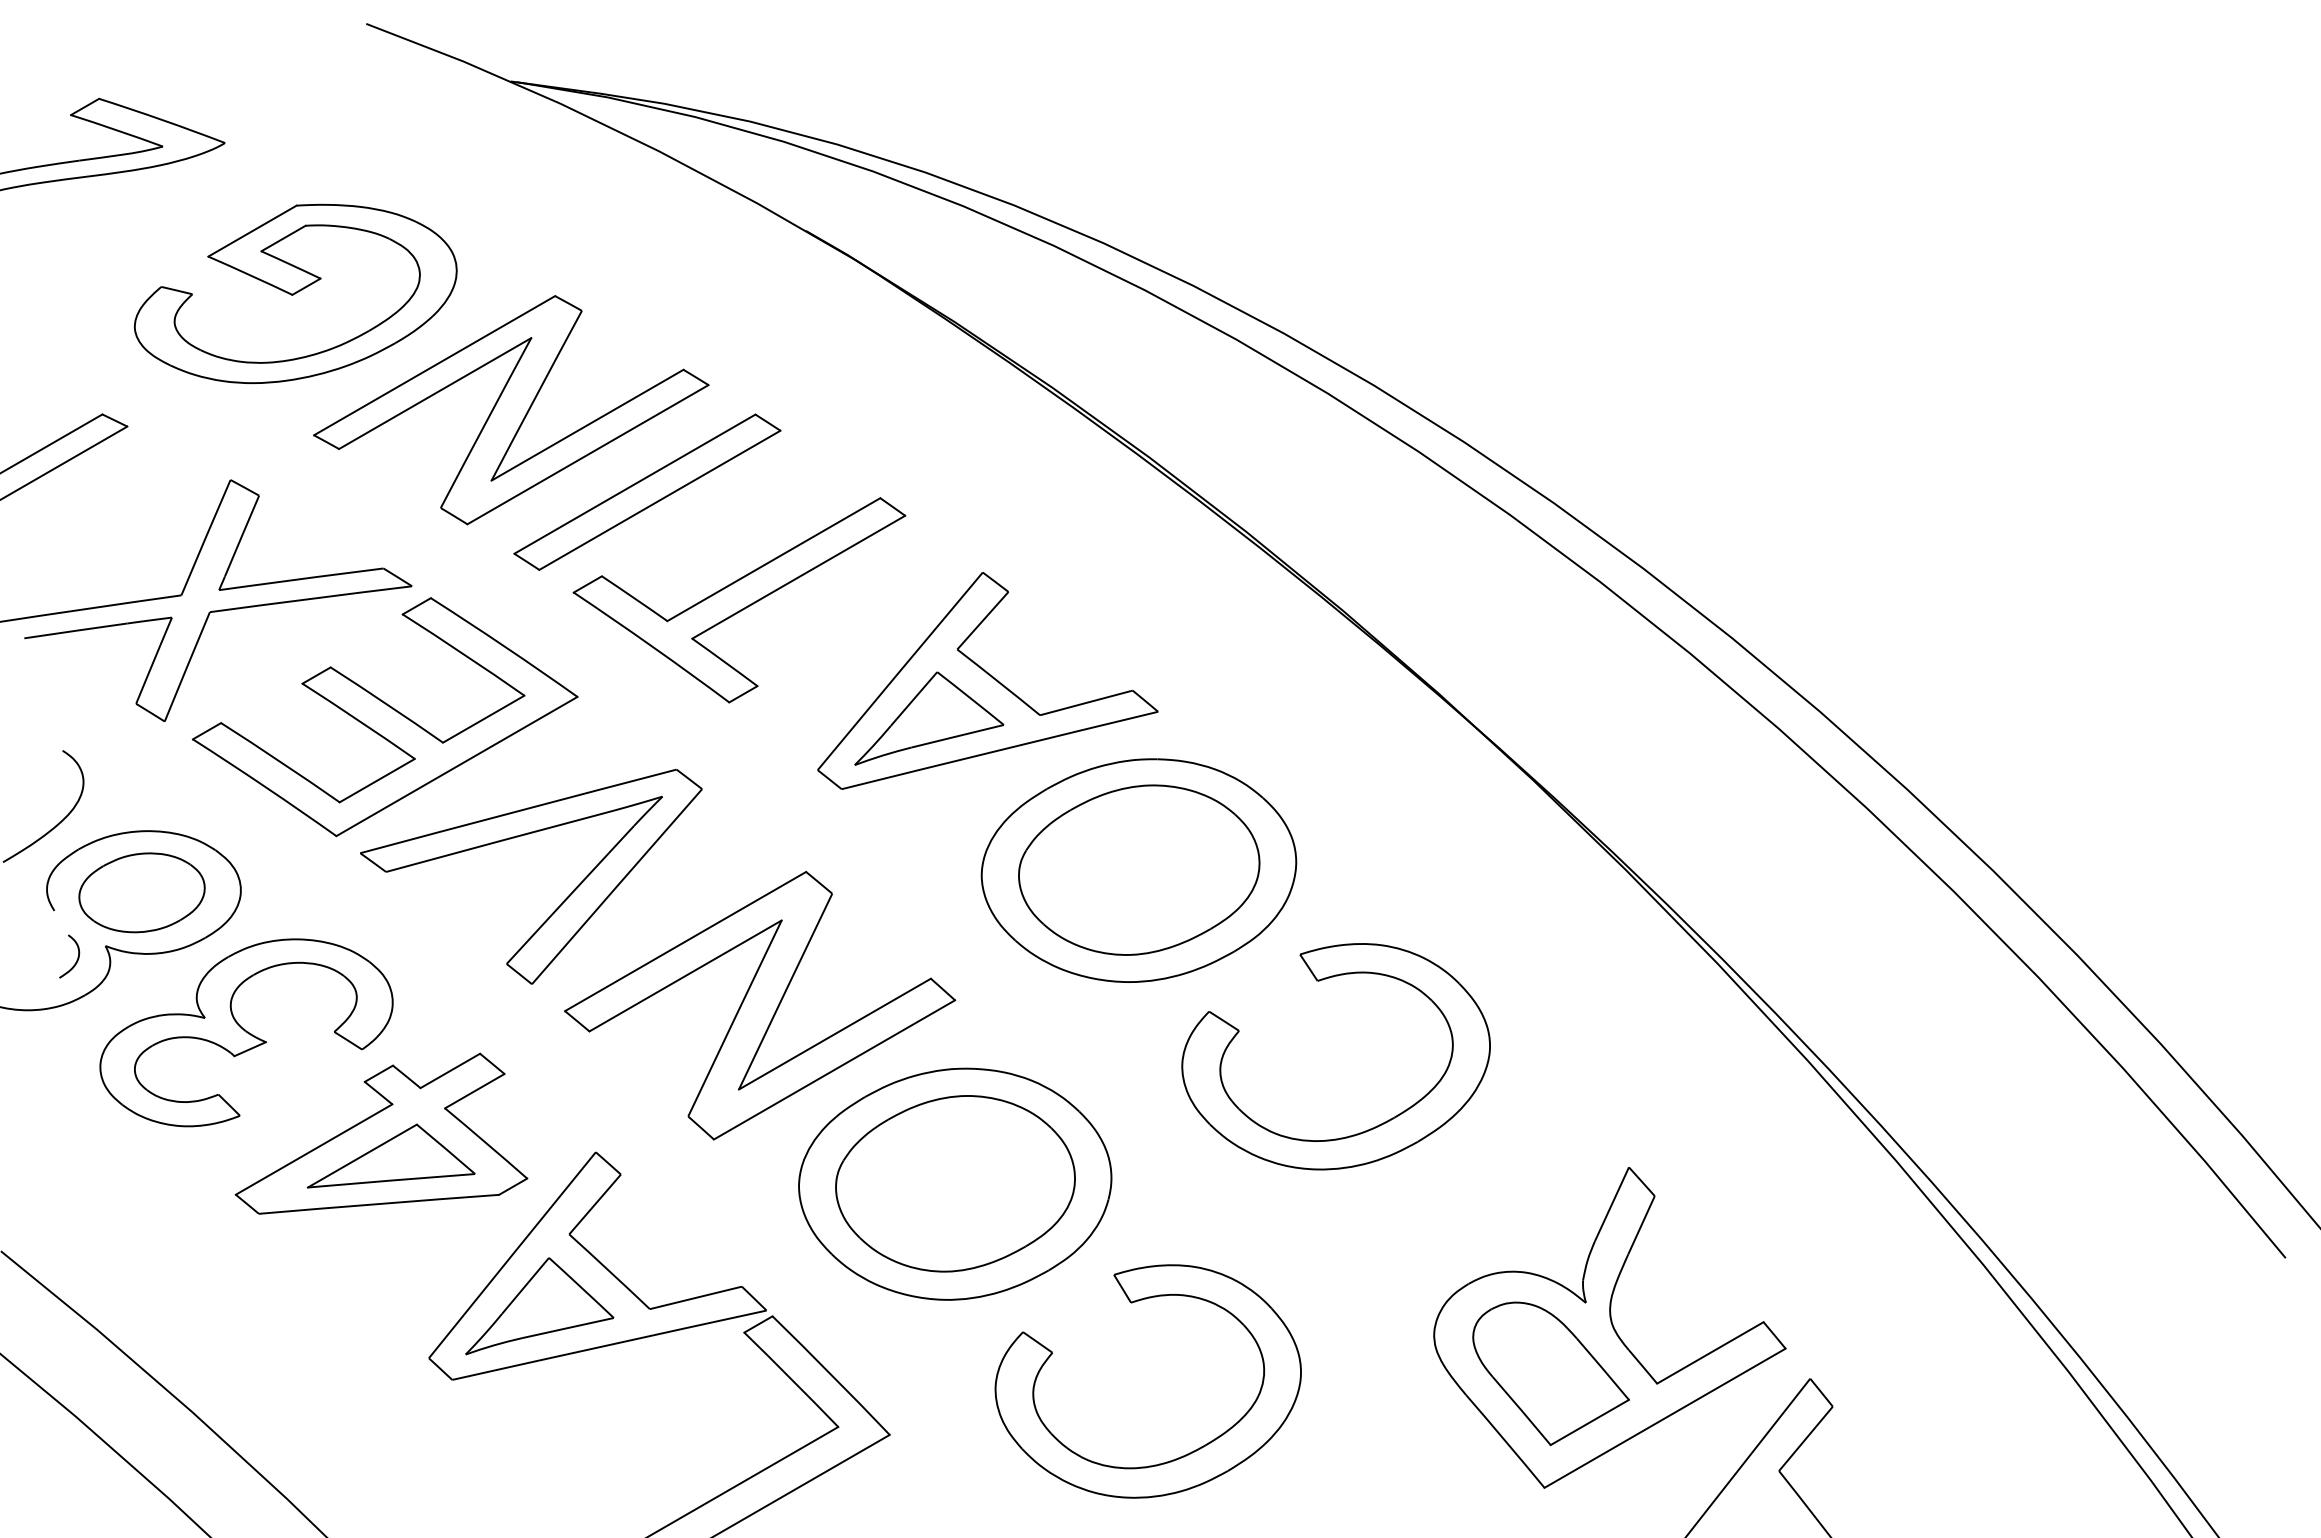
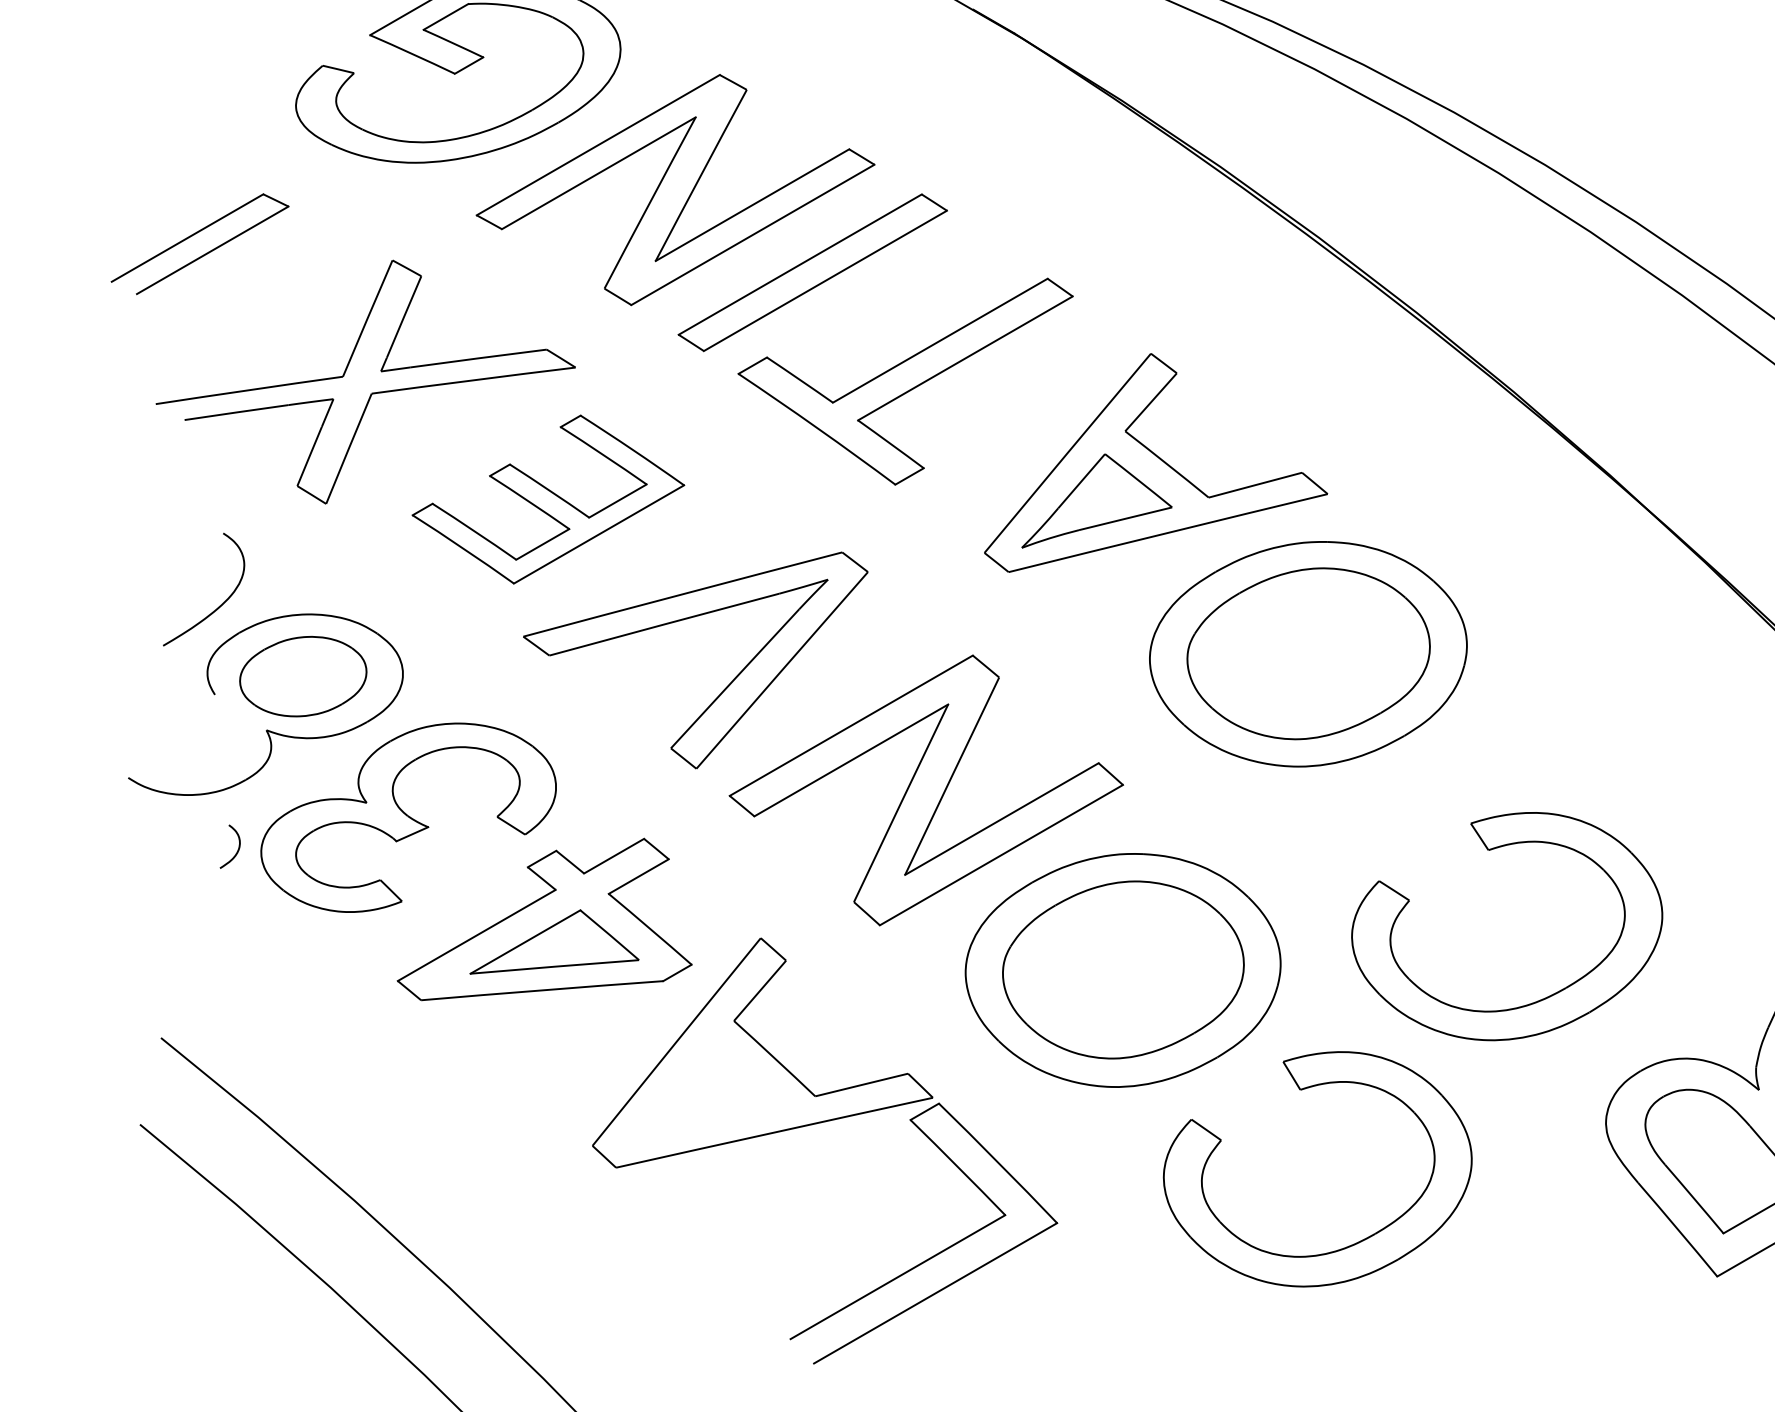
part: (384, 717) -> (547, 499), size x0.7
curve: (77, 956) -> (238, 846), moved
part: (1319, 981) -> (1490, 850), moved
part: (539, 1306) -> (704, 1093), removed

